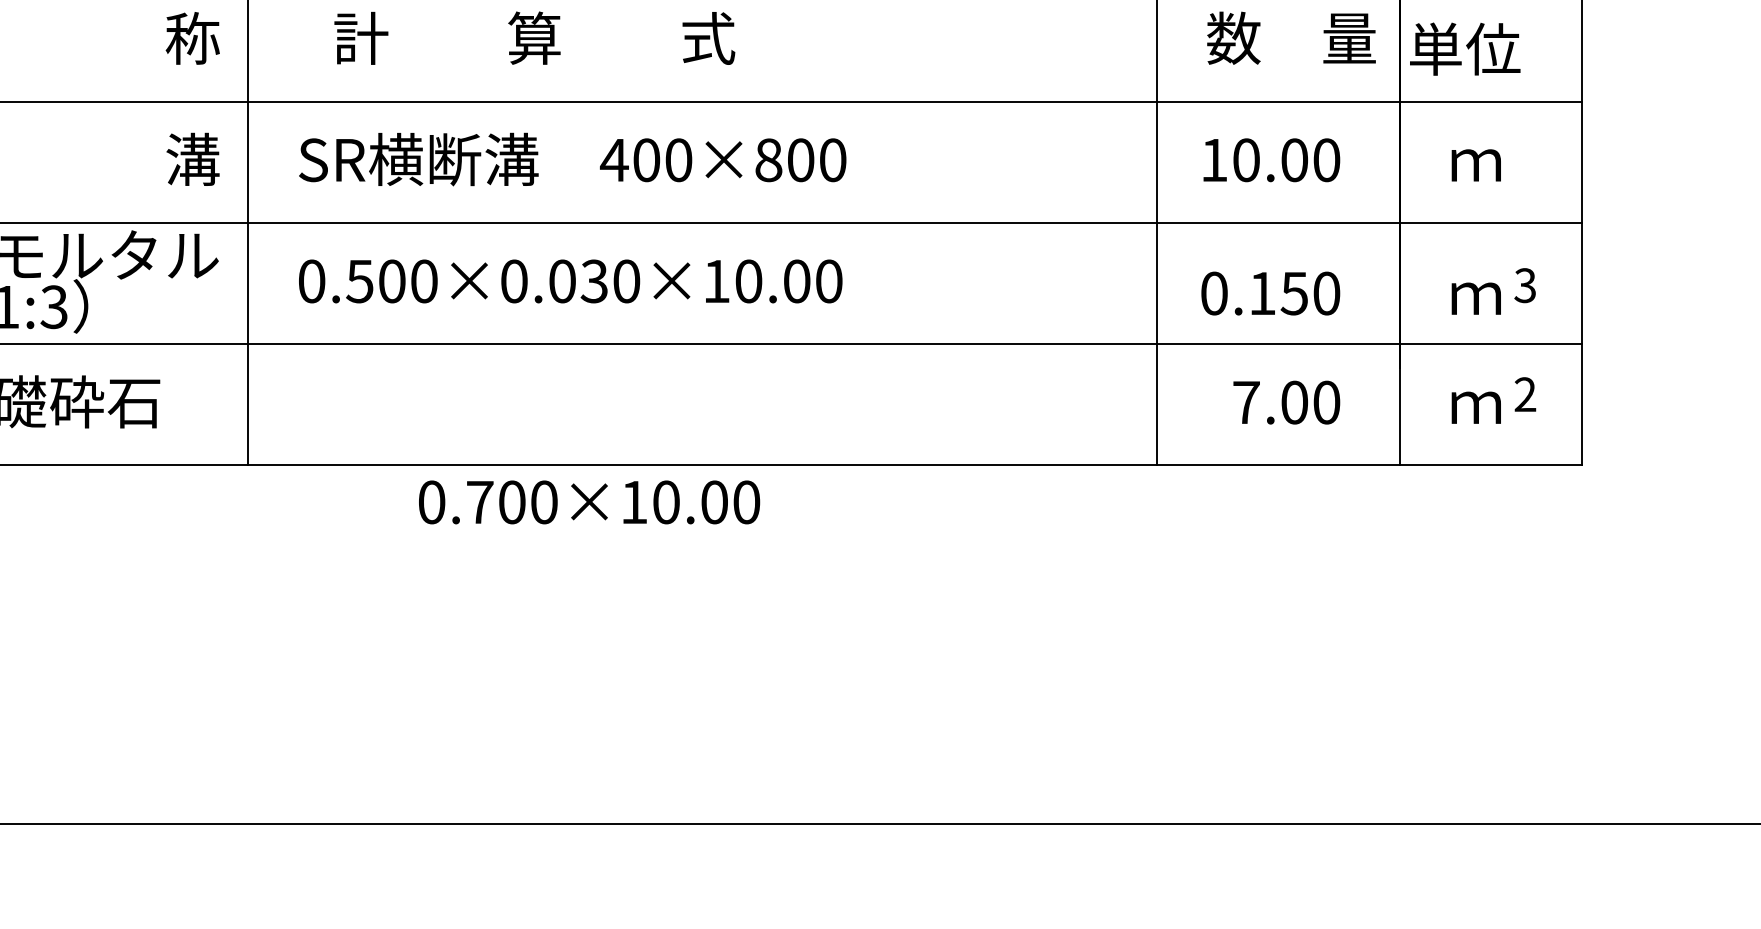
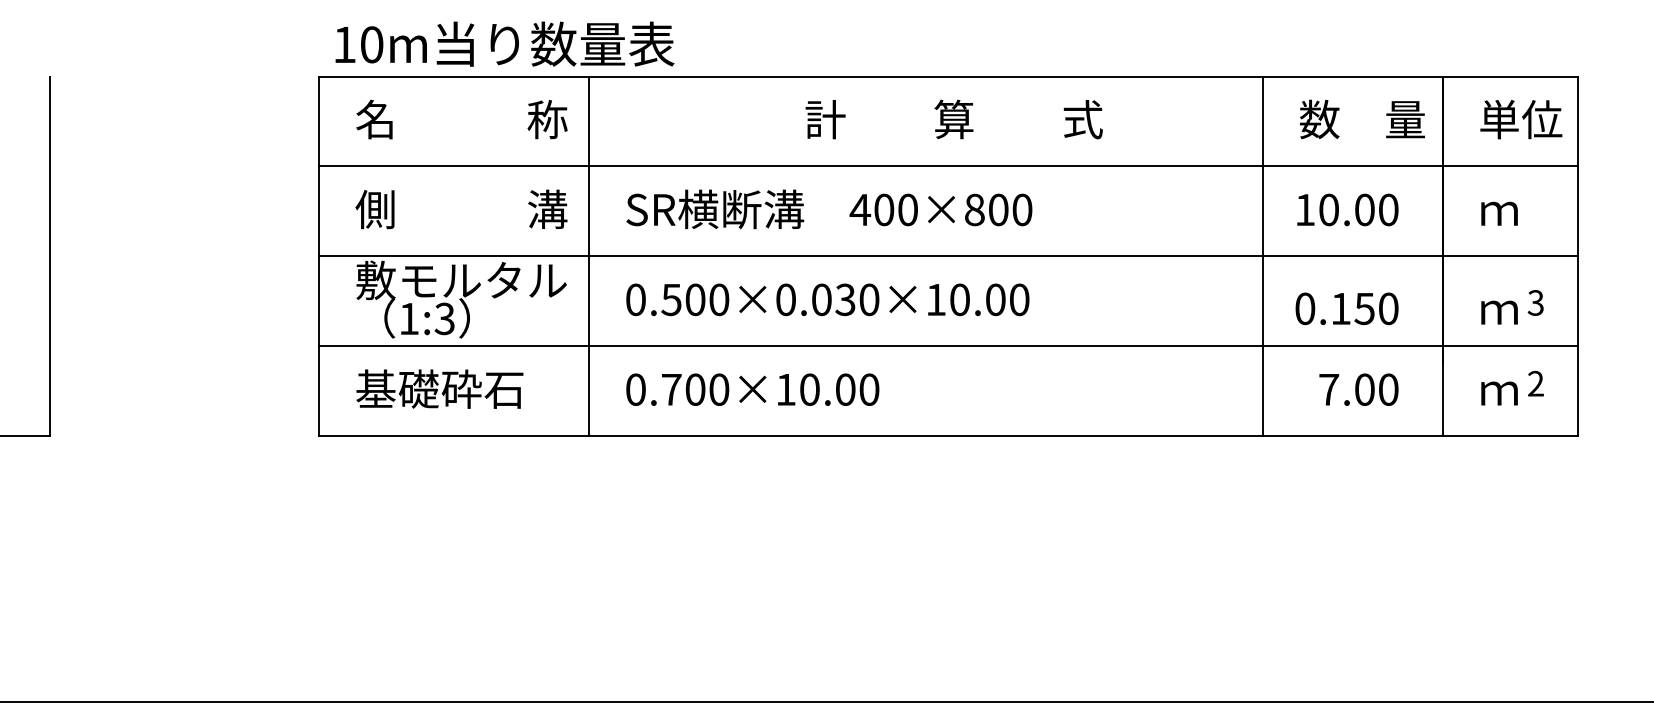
text: (533, 38) -> (953, 119), moved
text: (1465, 49) -> (1521, 119), moved
text: (589, 502) -> (752, 389), moved

